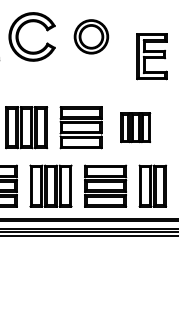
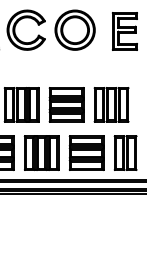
part: (90, 36) -> (74, 29), size x1.43
part: (151, 56) -> (124, 31), moved
part: (135, 127) -> (111, 104), size x1.43

